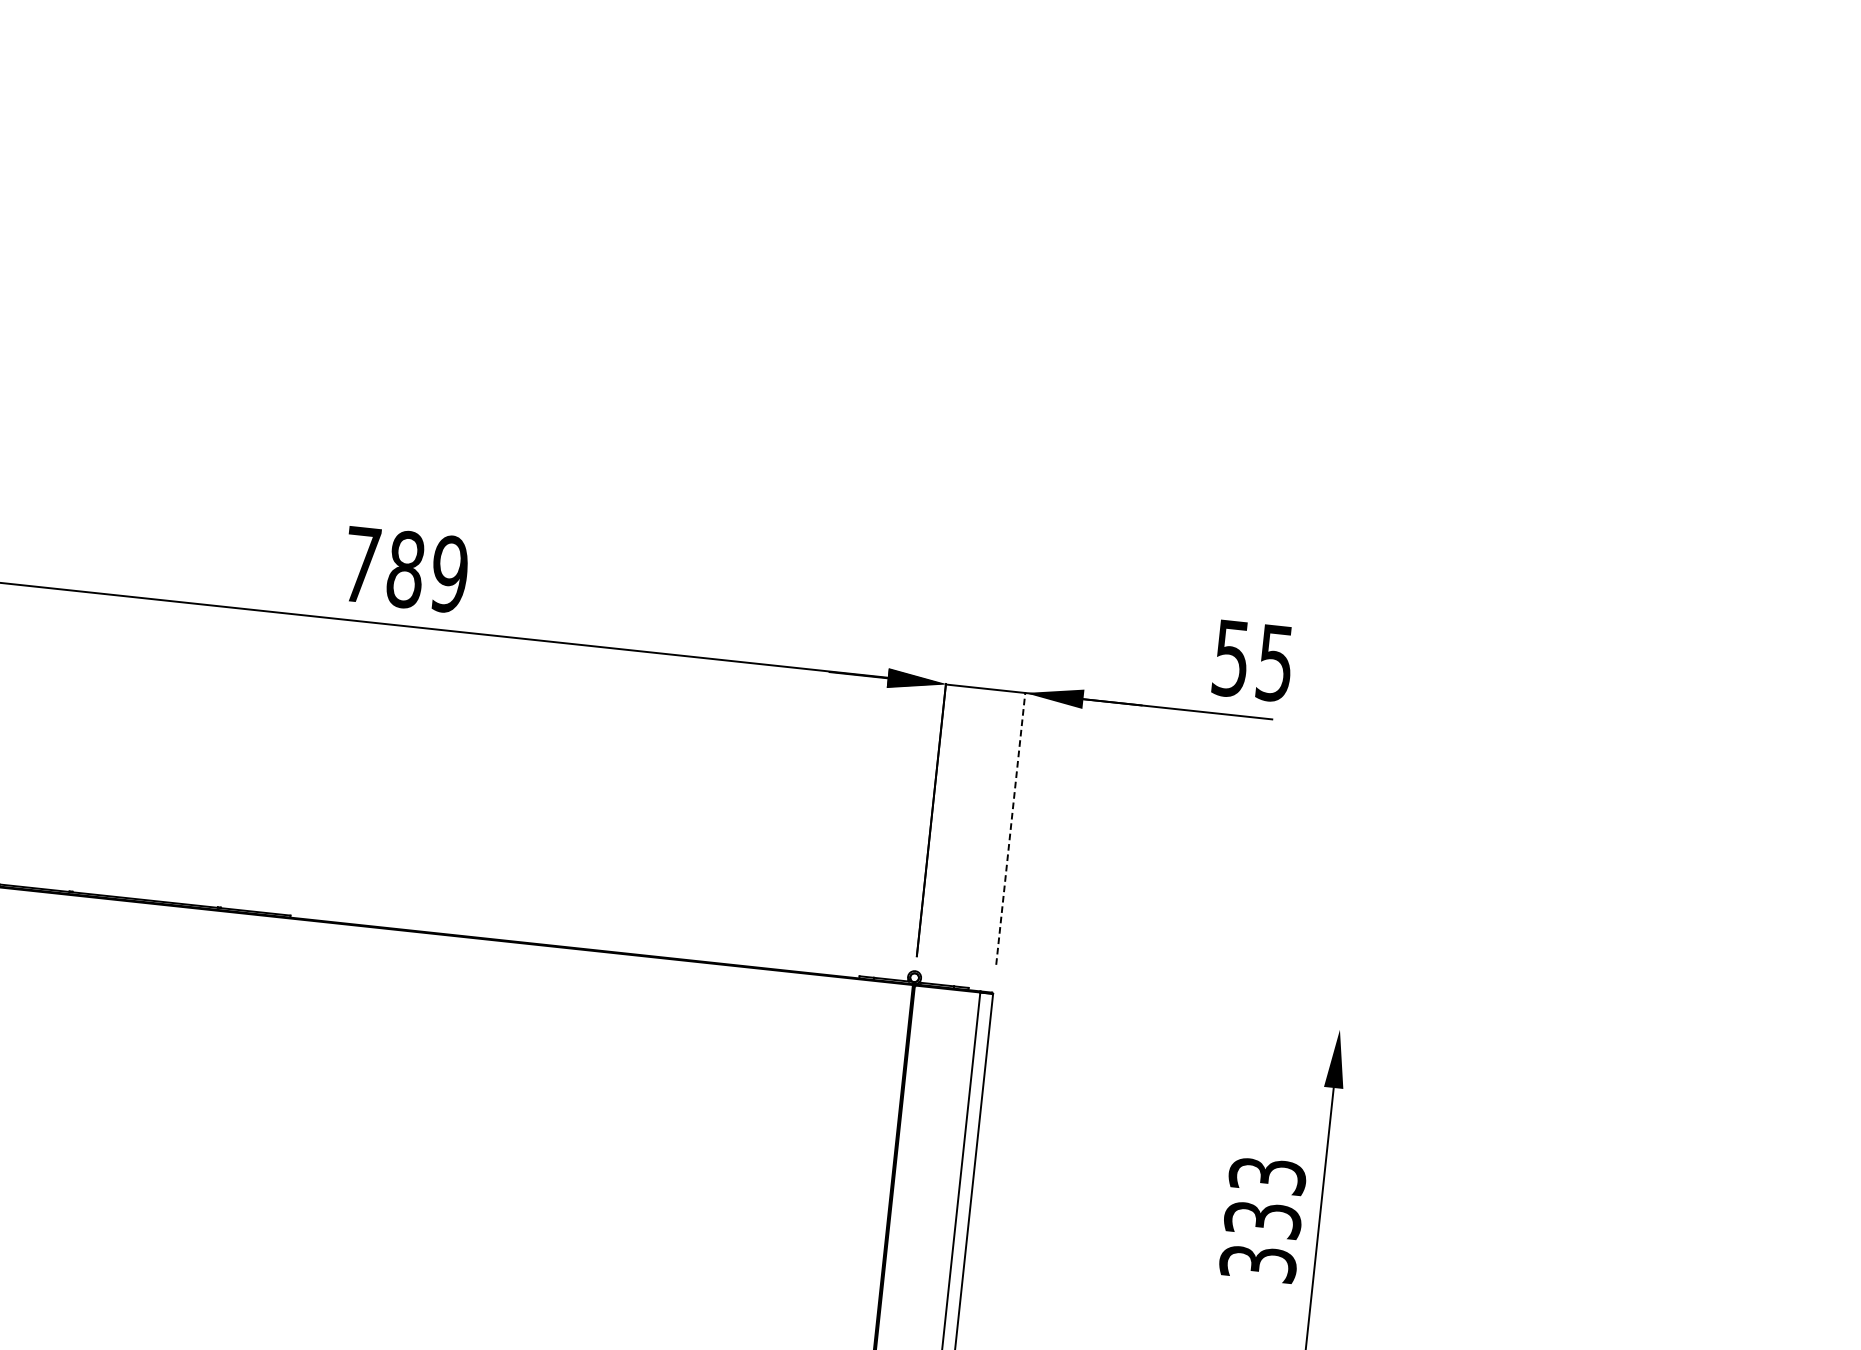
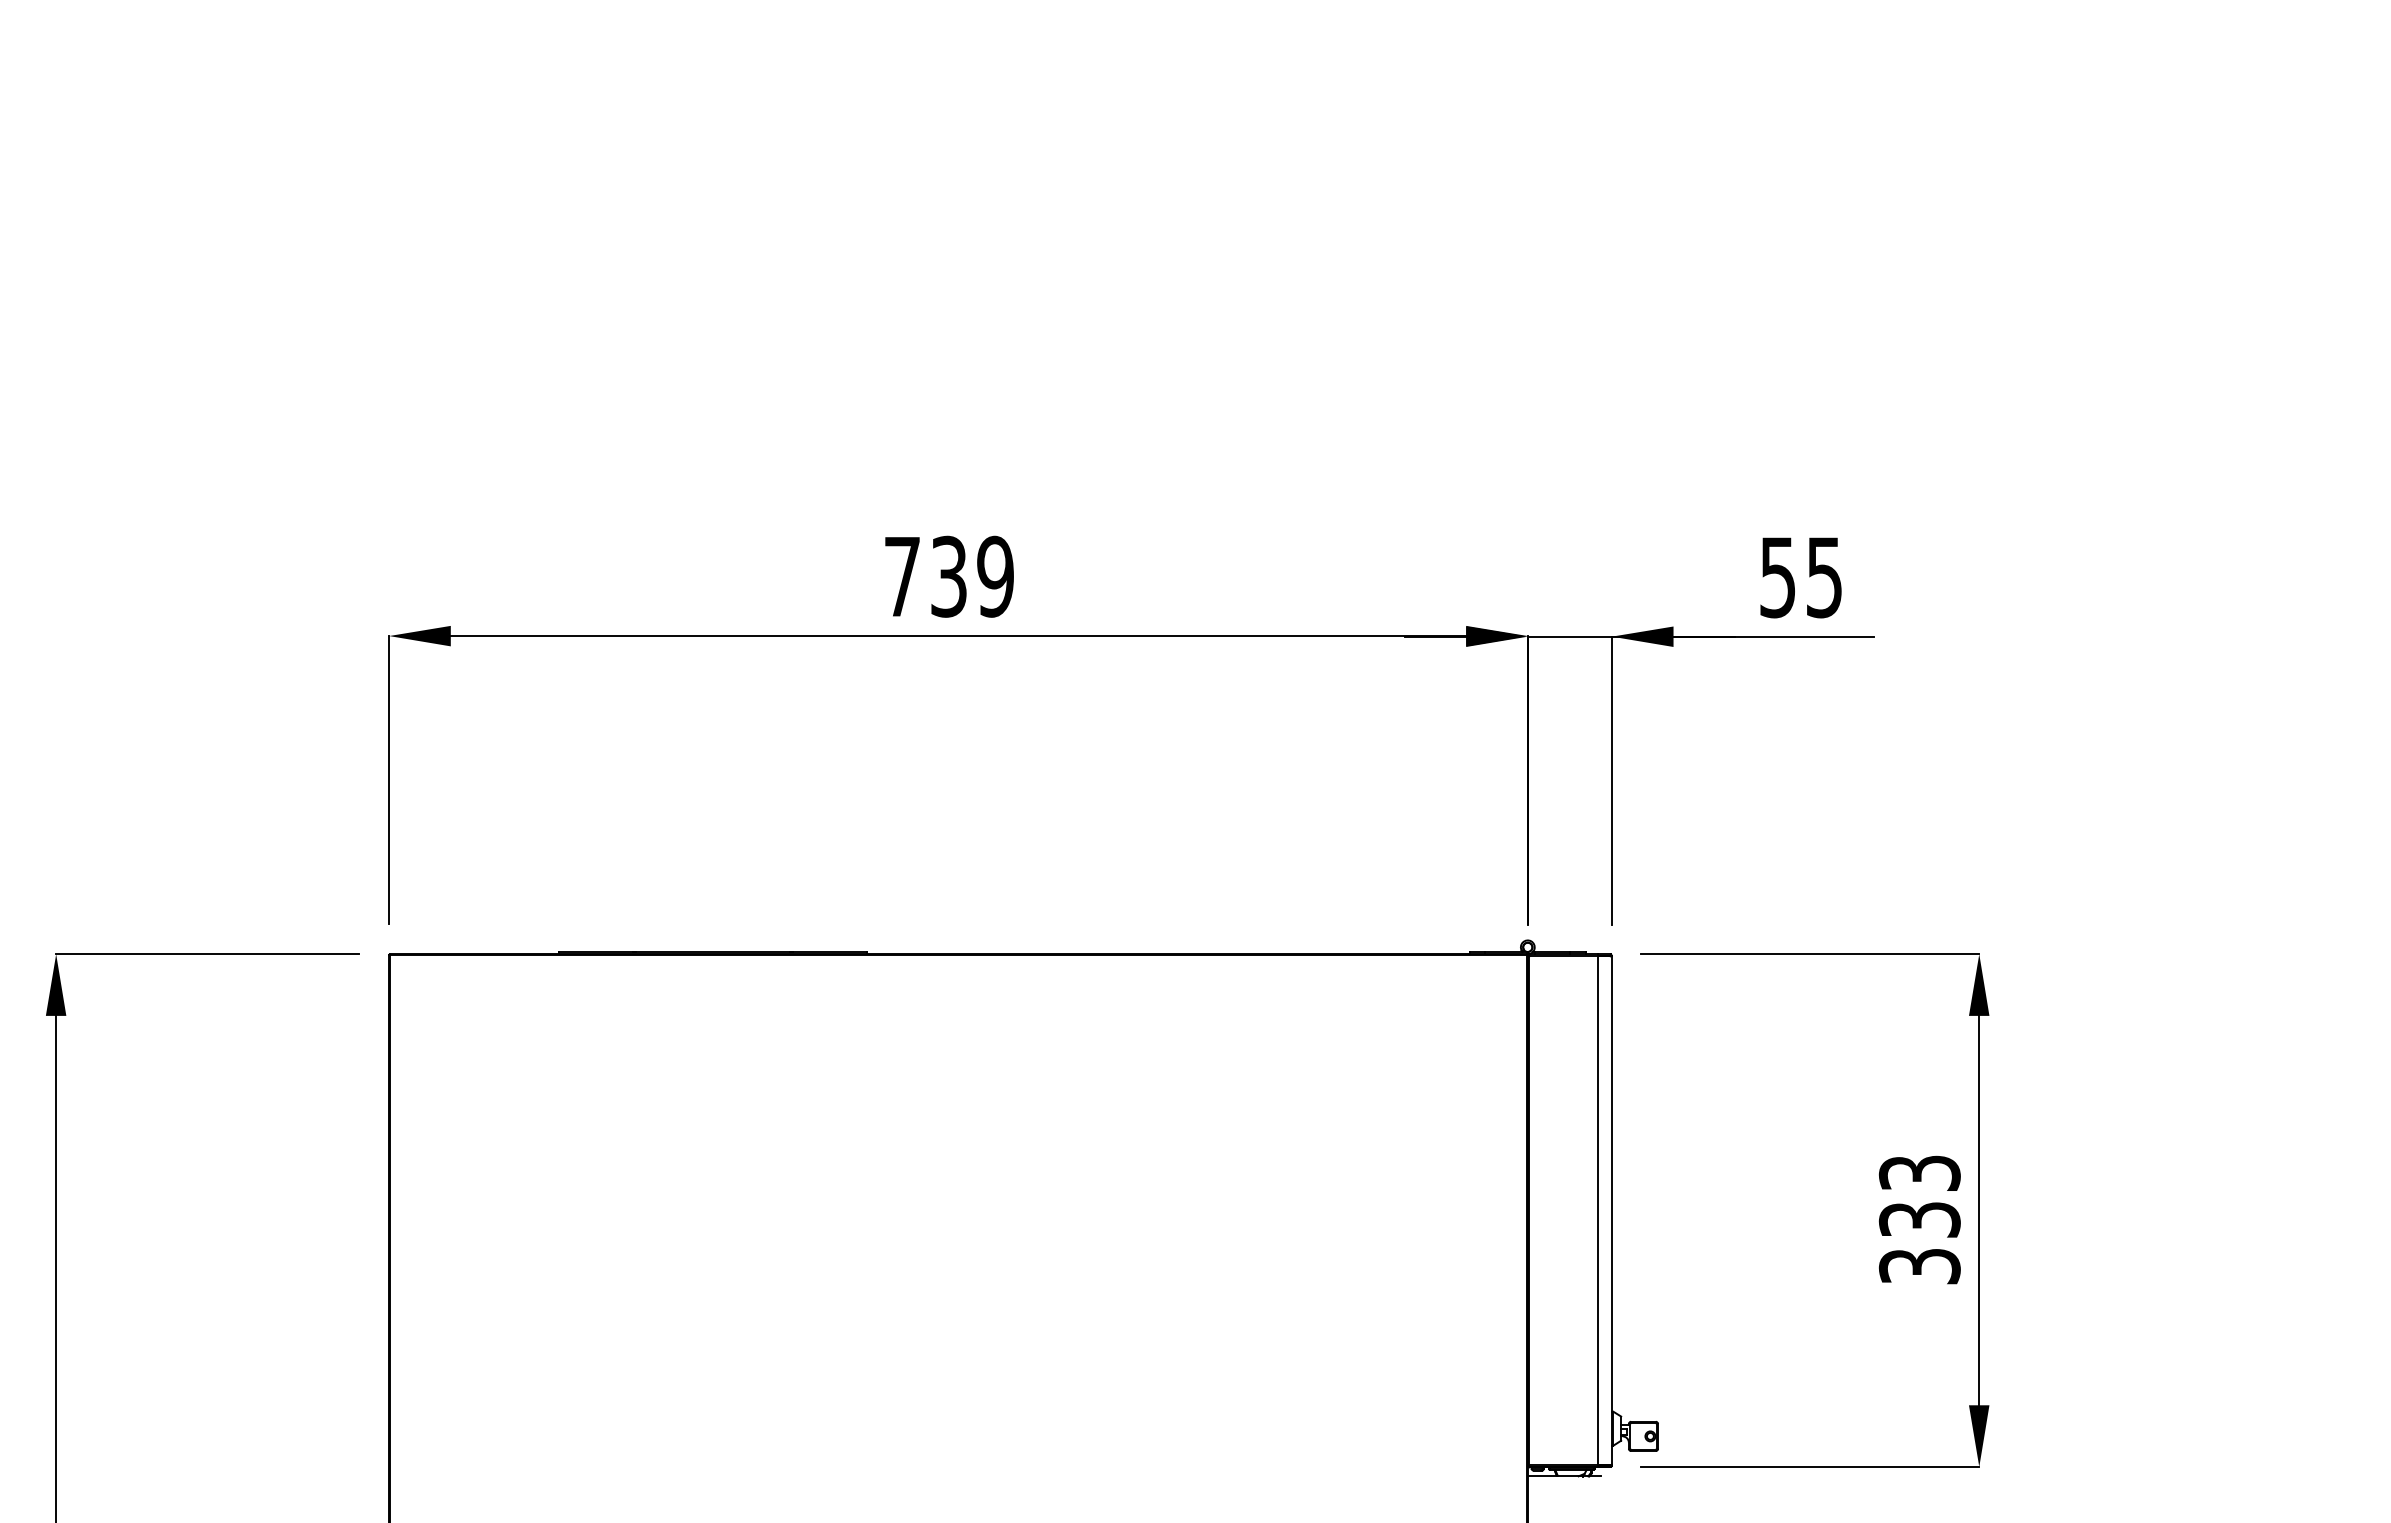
text: (406, 569) -> (949, 576), 789 -> 739
text: (1252, 660) -> (1800, 577), moved
line: (1010, 828) -> (1611, 780), dashed -> solid
line: (1180, 1012) -> (1810, 954), added
text: (1262, 1219) -> (1919, 1219), moved

